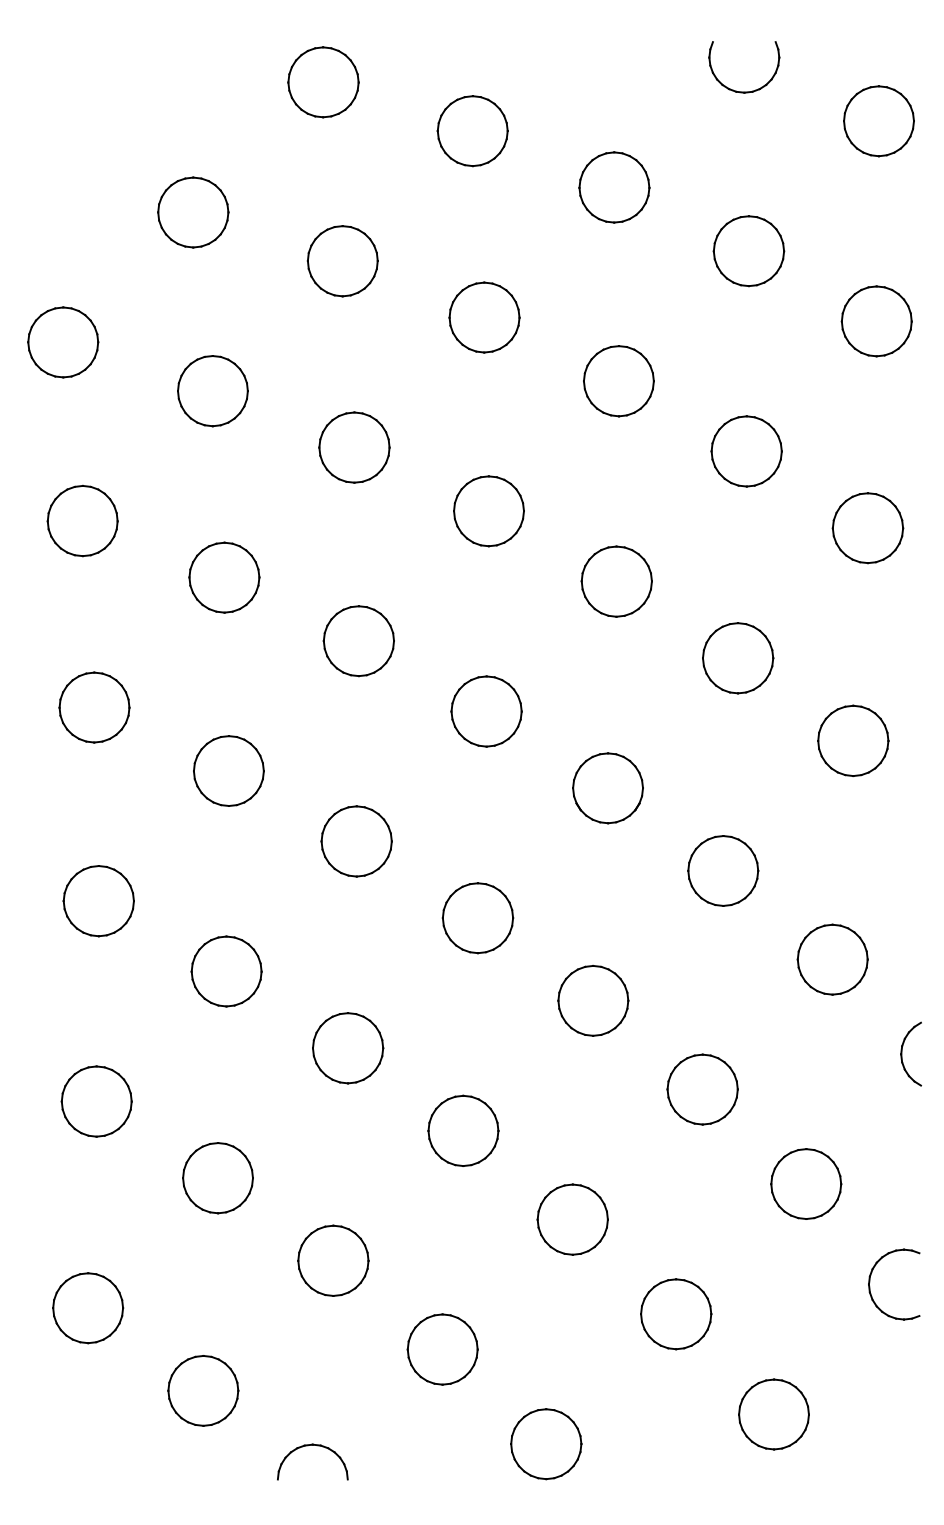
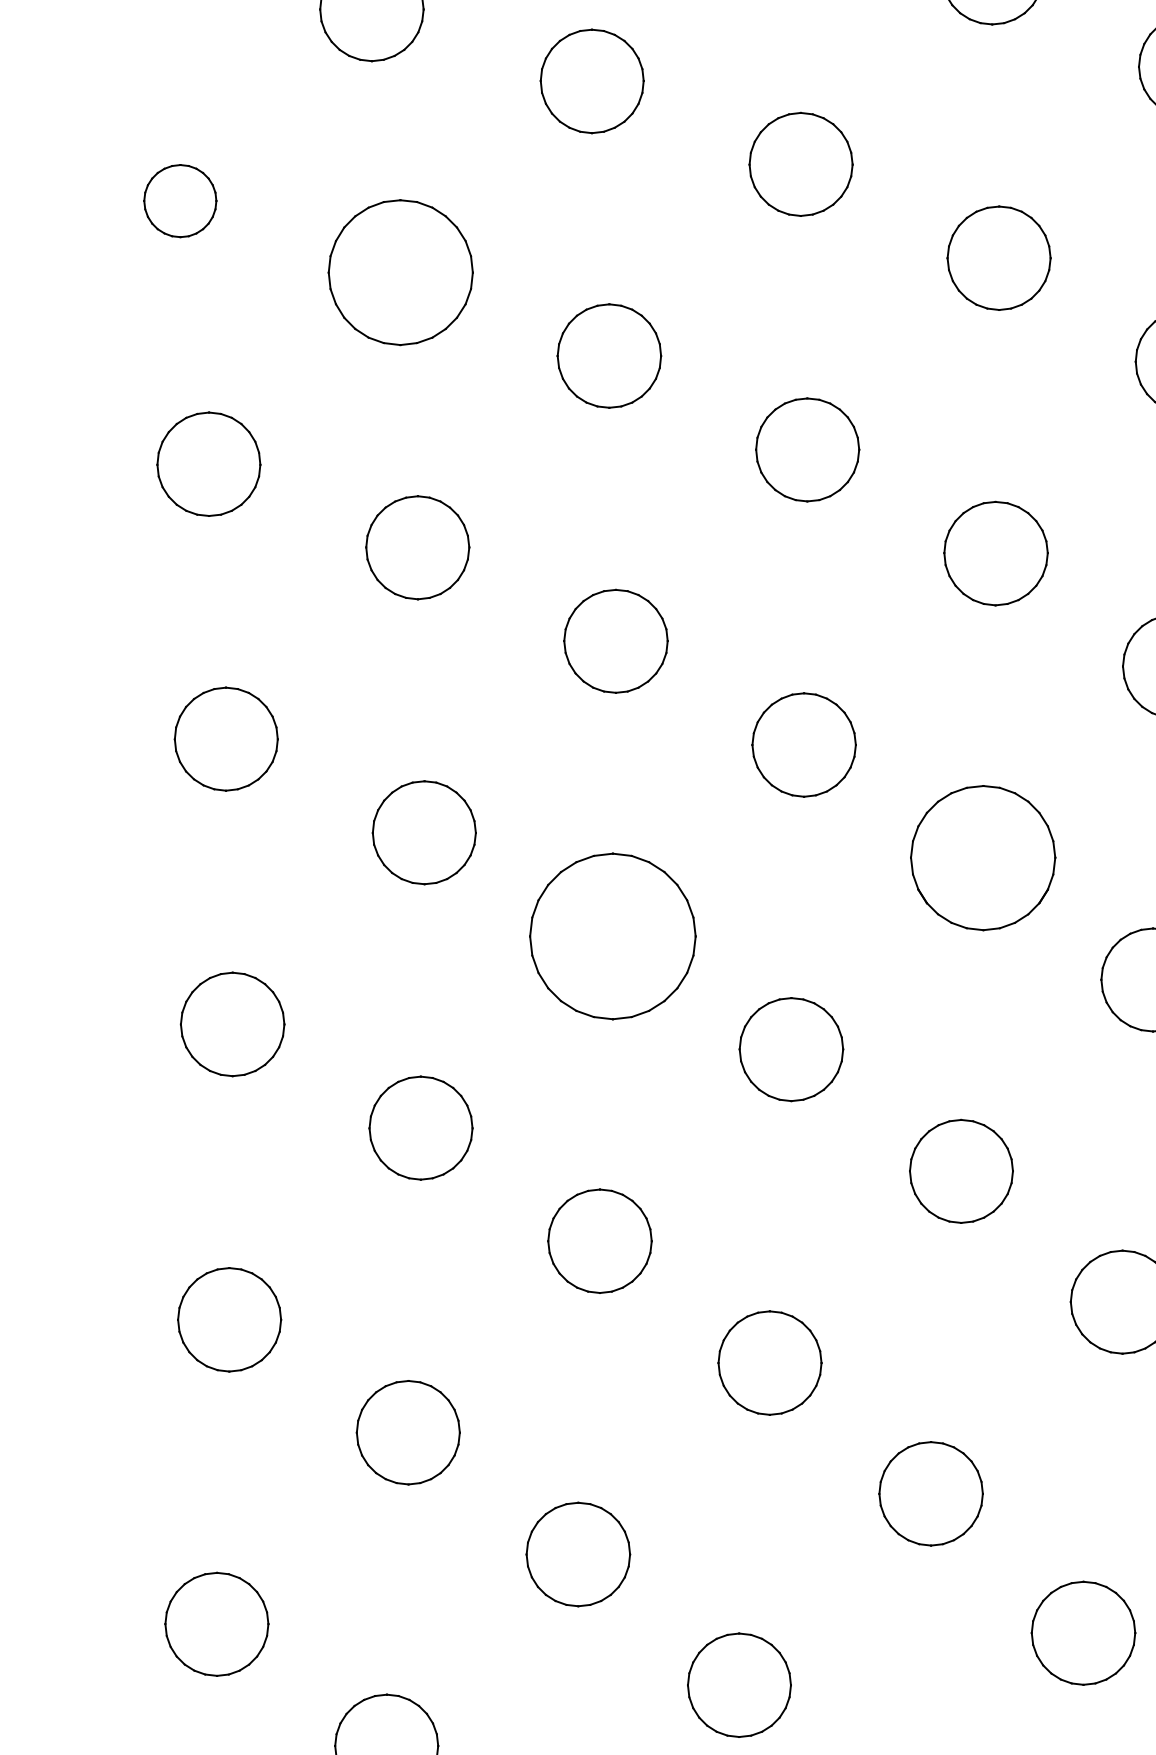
part: (63, 342) -> (180, 201), size x0.7
part: (212, 391) -> (400, 273), size x1.4
part: (607, 788) -> (982, 858), size x1.4
part: (356, 841) -> (612, 936), size x1.6

